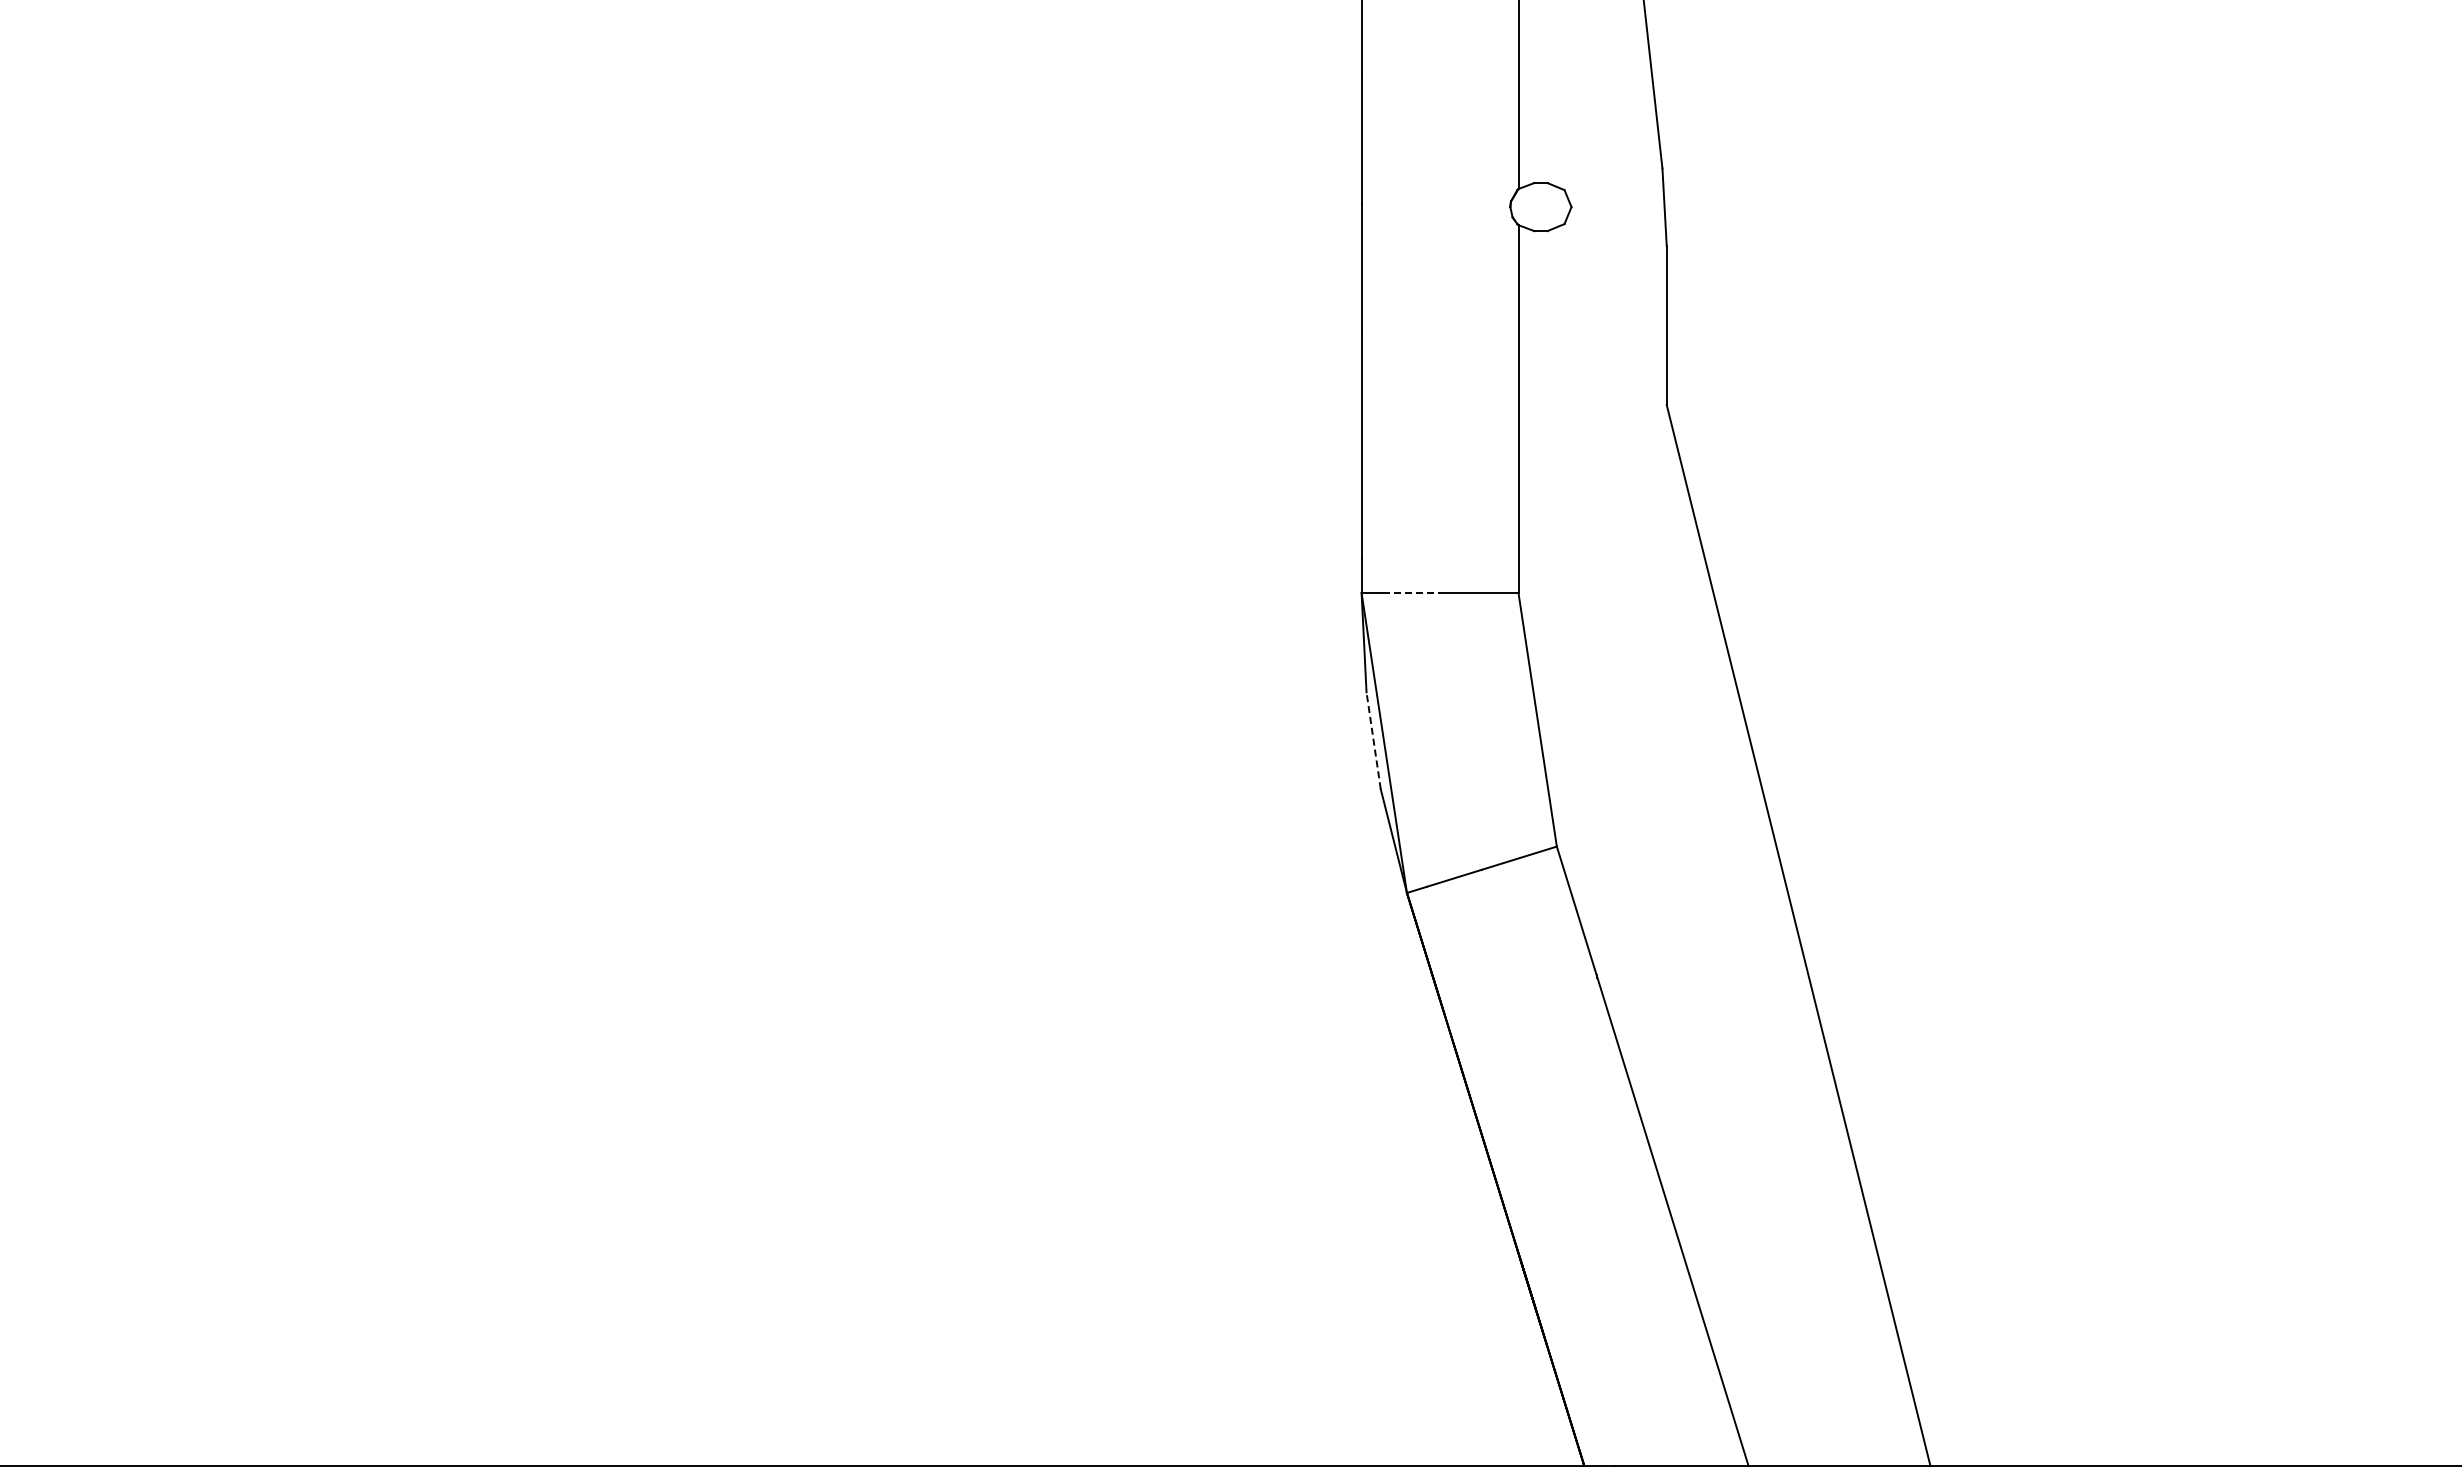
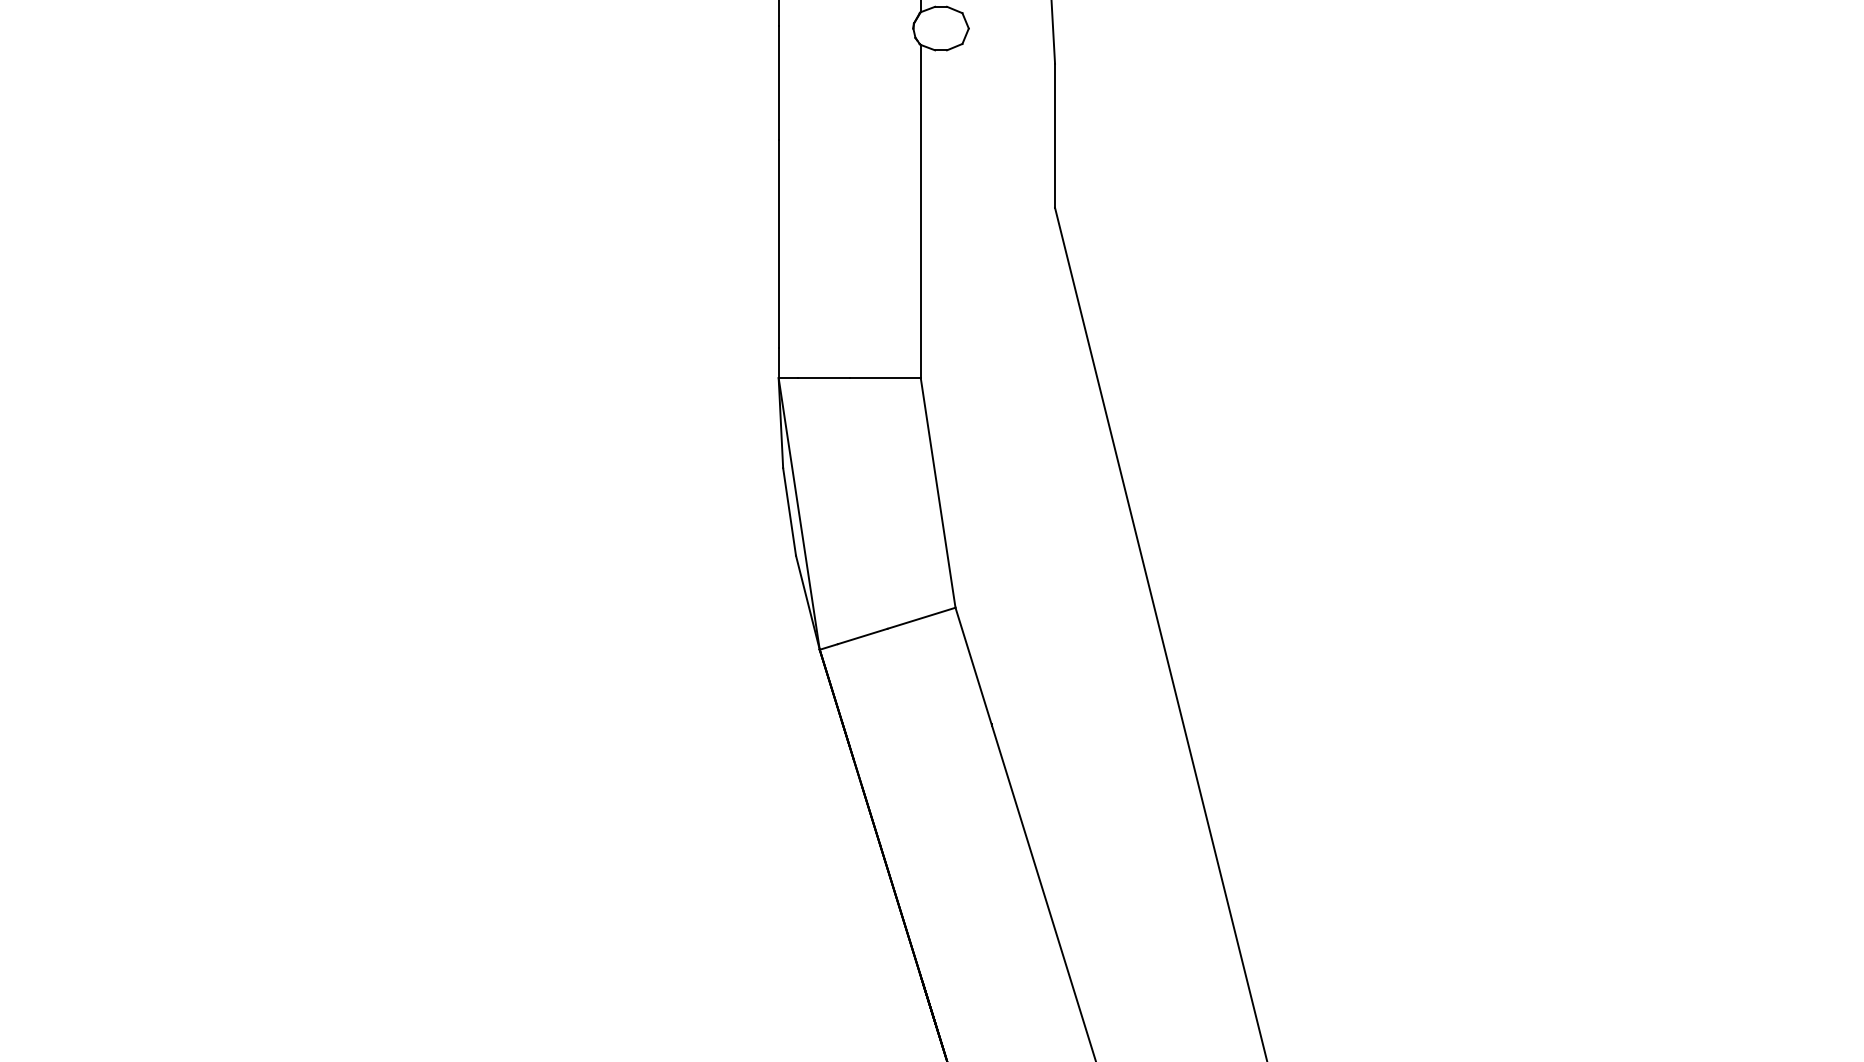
line: (1411, 593) -> (823, 378), dashed -> solid
line: (1373, 740) -> (789, 511), dashed -> solid

